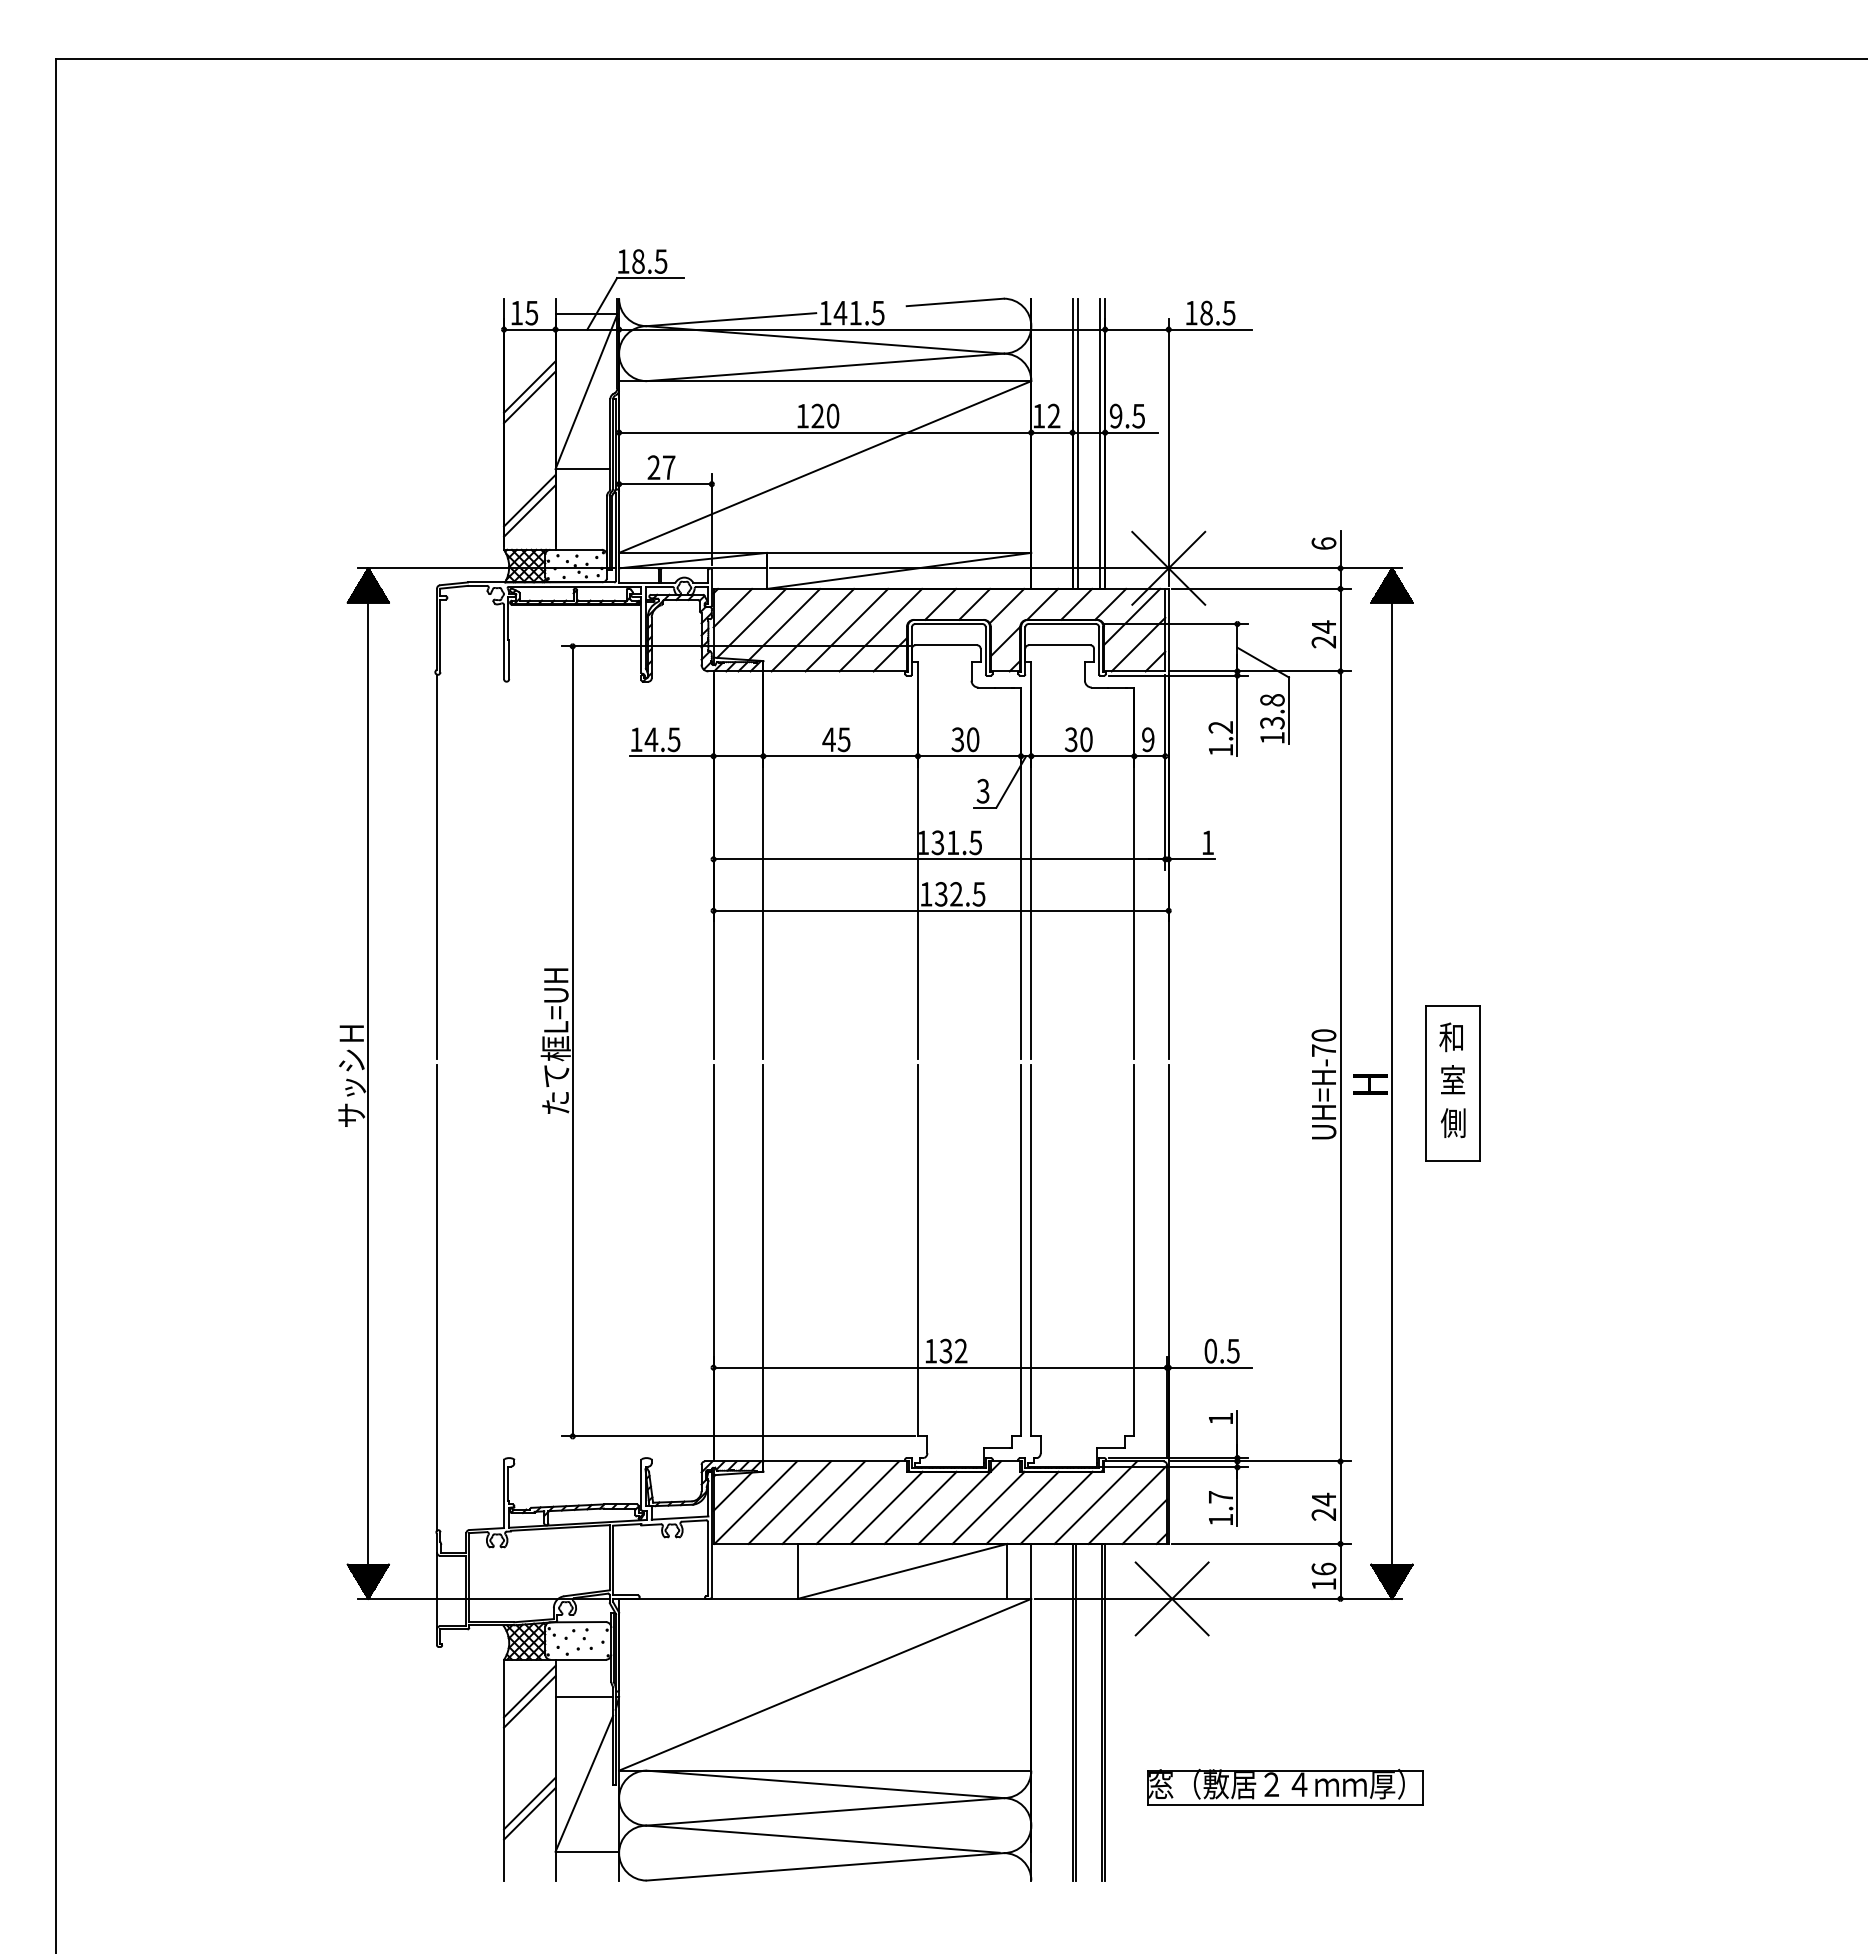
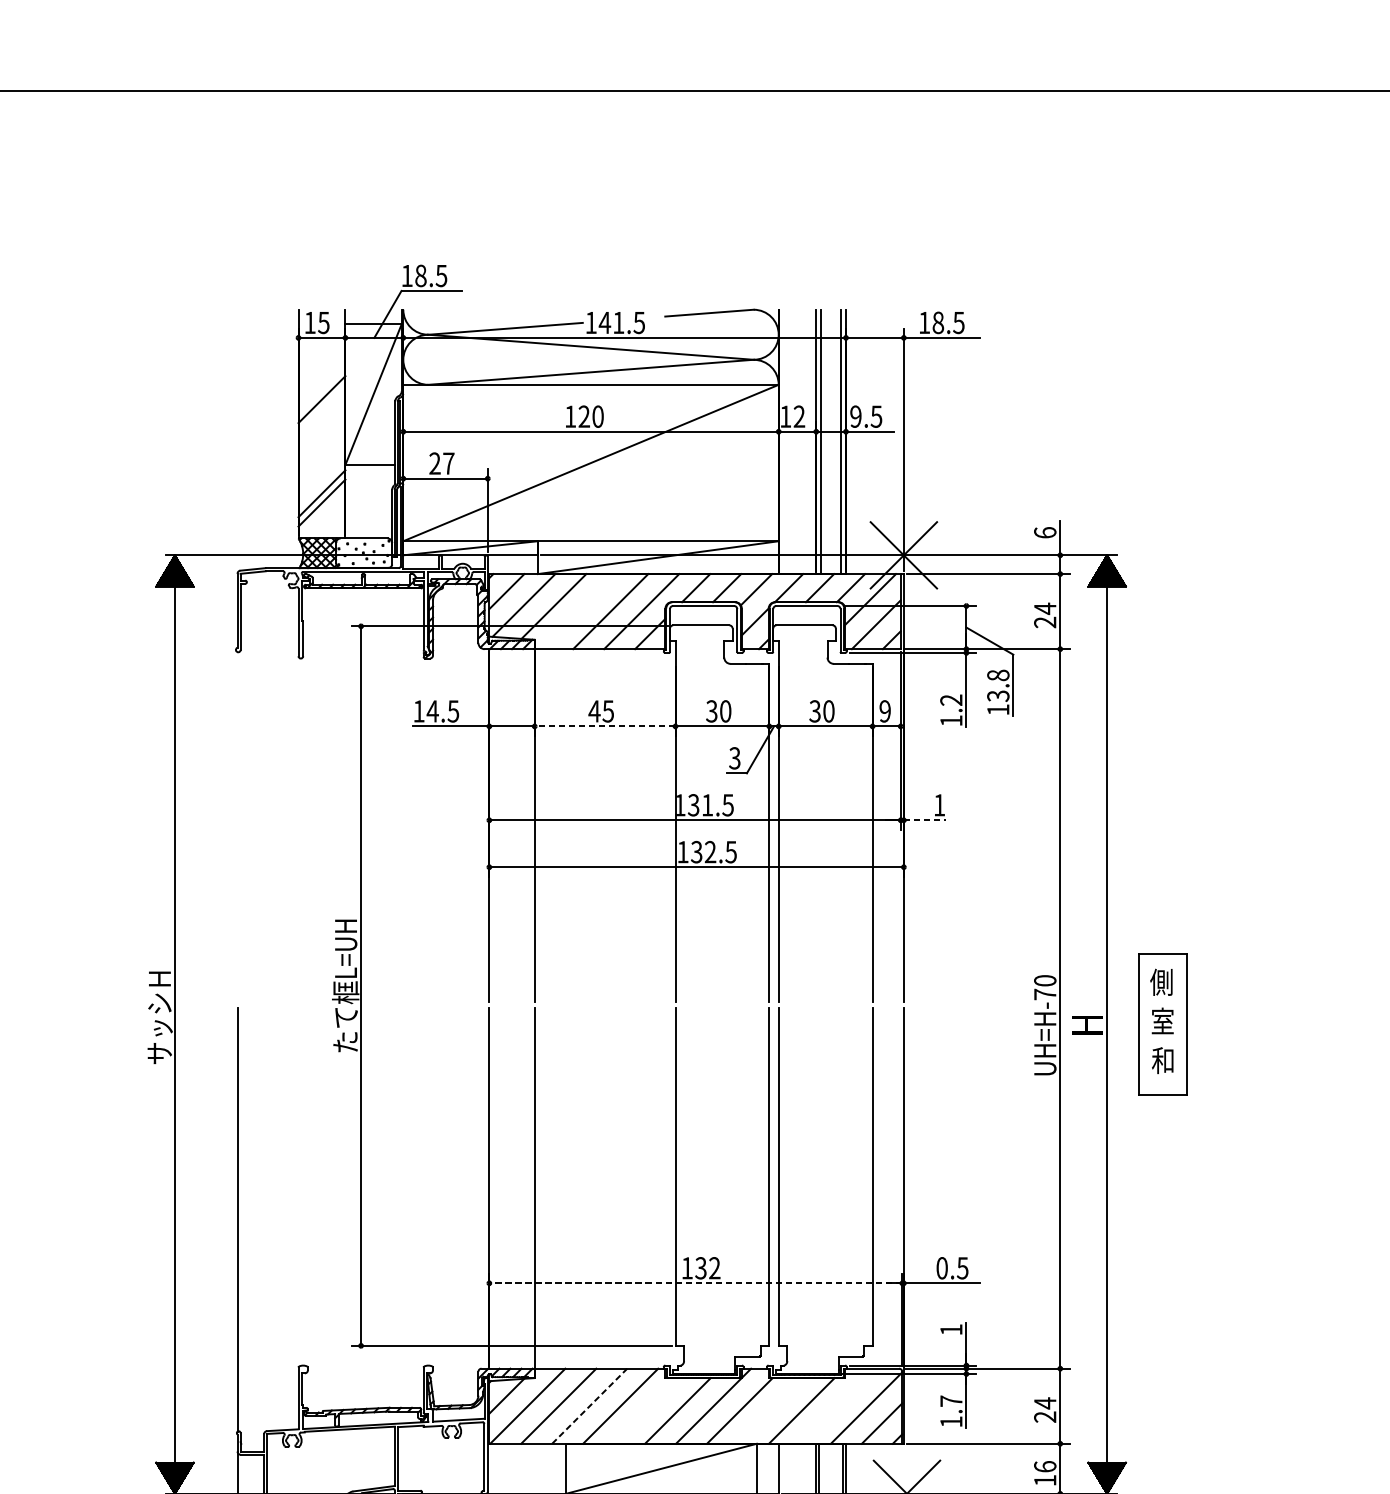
line: (529, 386) -> (321, 389), removed
line: (812, 629) -> (579, 611), removed
line: (840, 756) -> (604, 726), solid -> dashed
line: (1192, 859) -> (925, 820), solid -> dashed
line: (437, 866) -> (237, 826), removed
text: (1451, 1037) -> (1161, 982), 和 -> 側
text: (1452, 1123) -> (1162, 1060), 側 -> 和
line: (940, 1367) -> (696, 1283), solid -> dashed
line: (824, 1502) -> (590, 1406), solid -> dashed
line: (1095, 1502) -> (837, 1406), removed
line: (886, 1507) -> (646, 1410), removed
line: (1022, 1507) -> (770, 1410), removed

